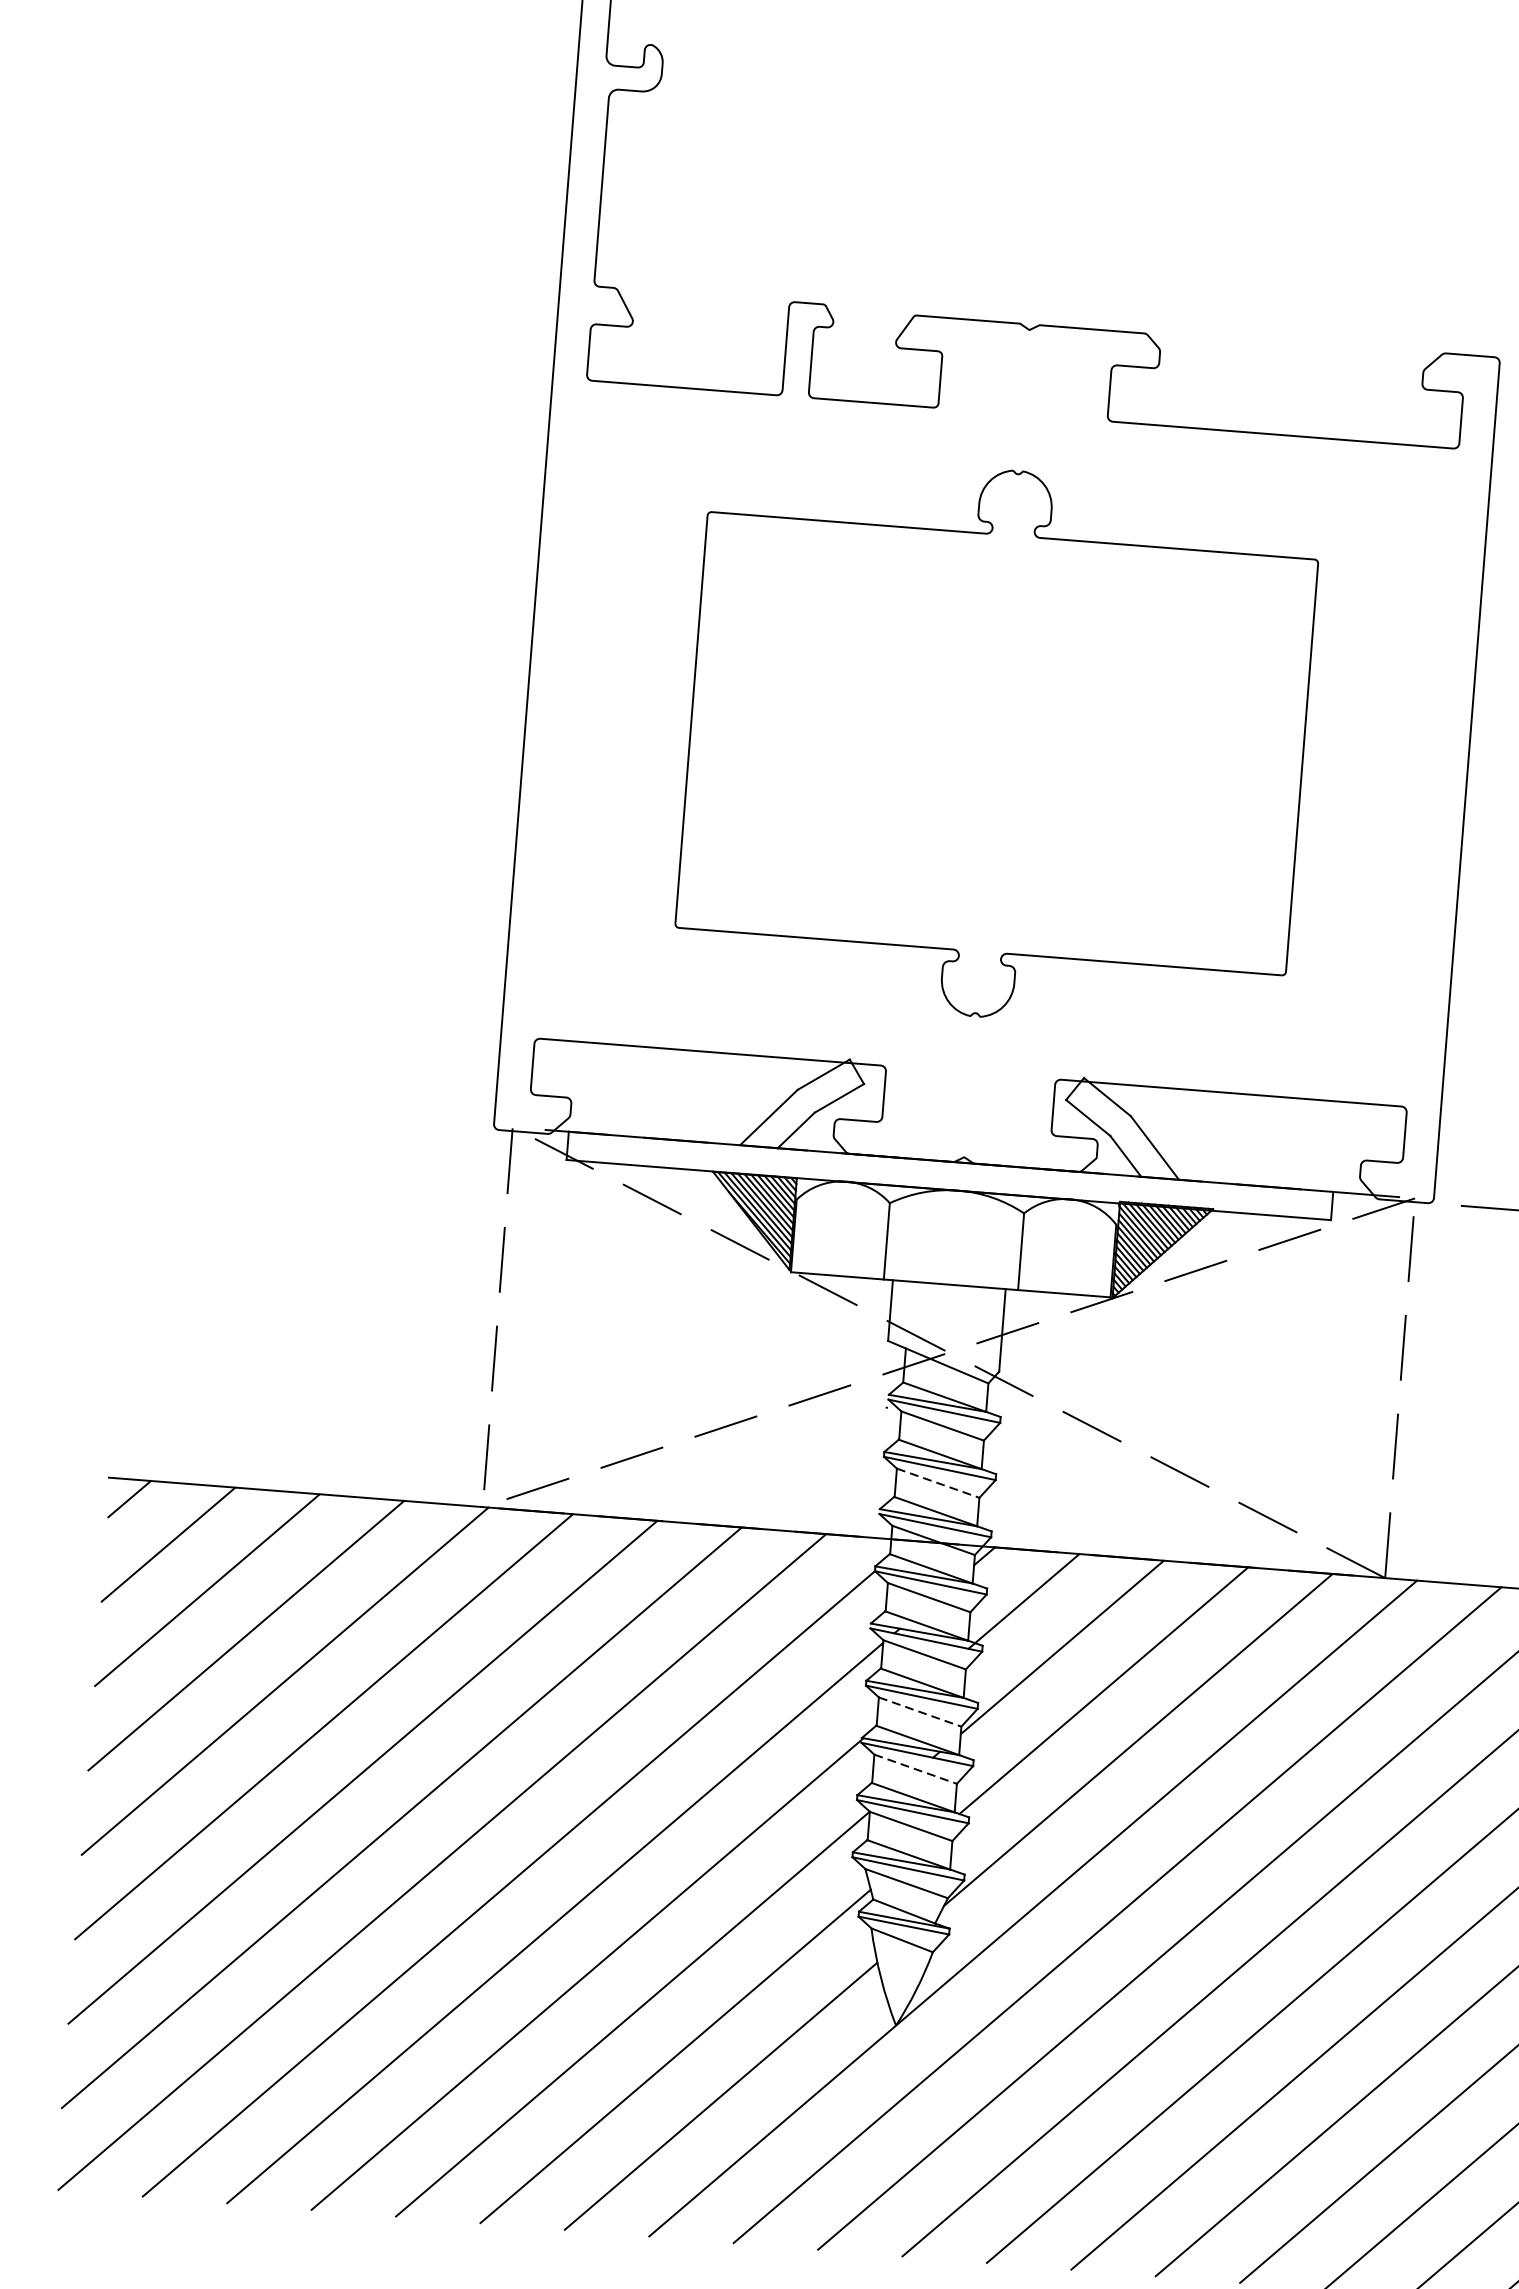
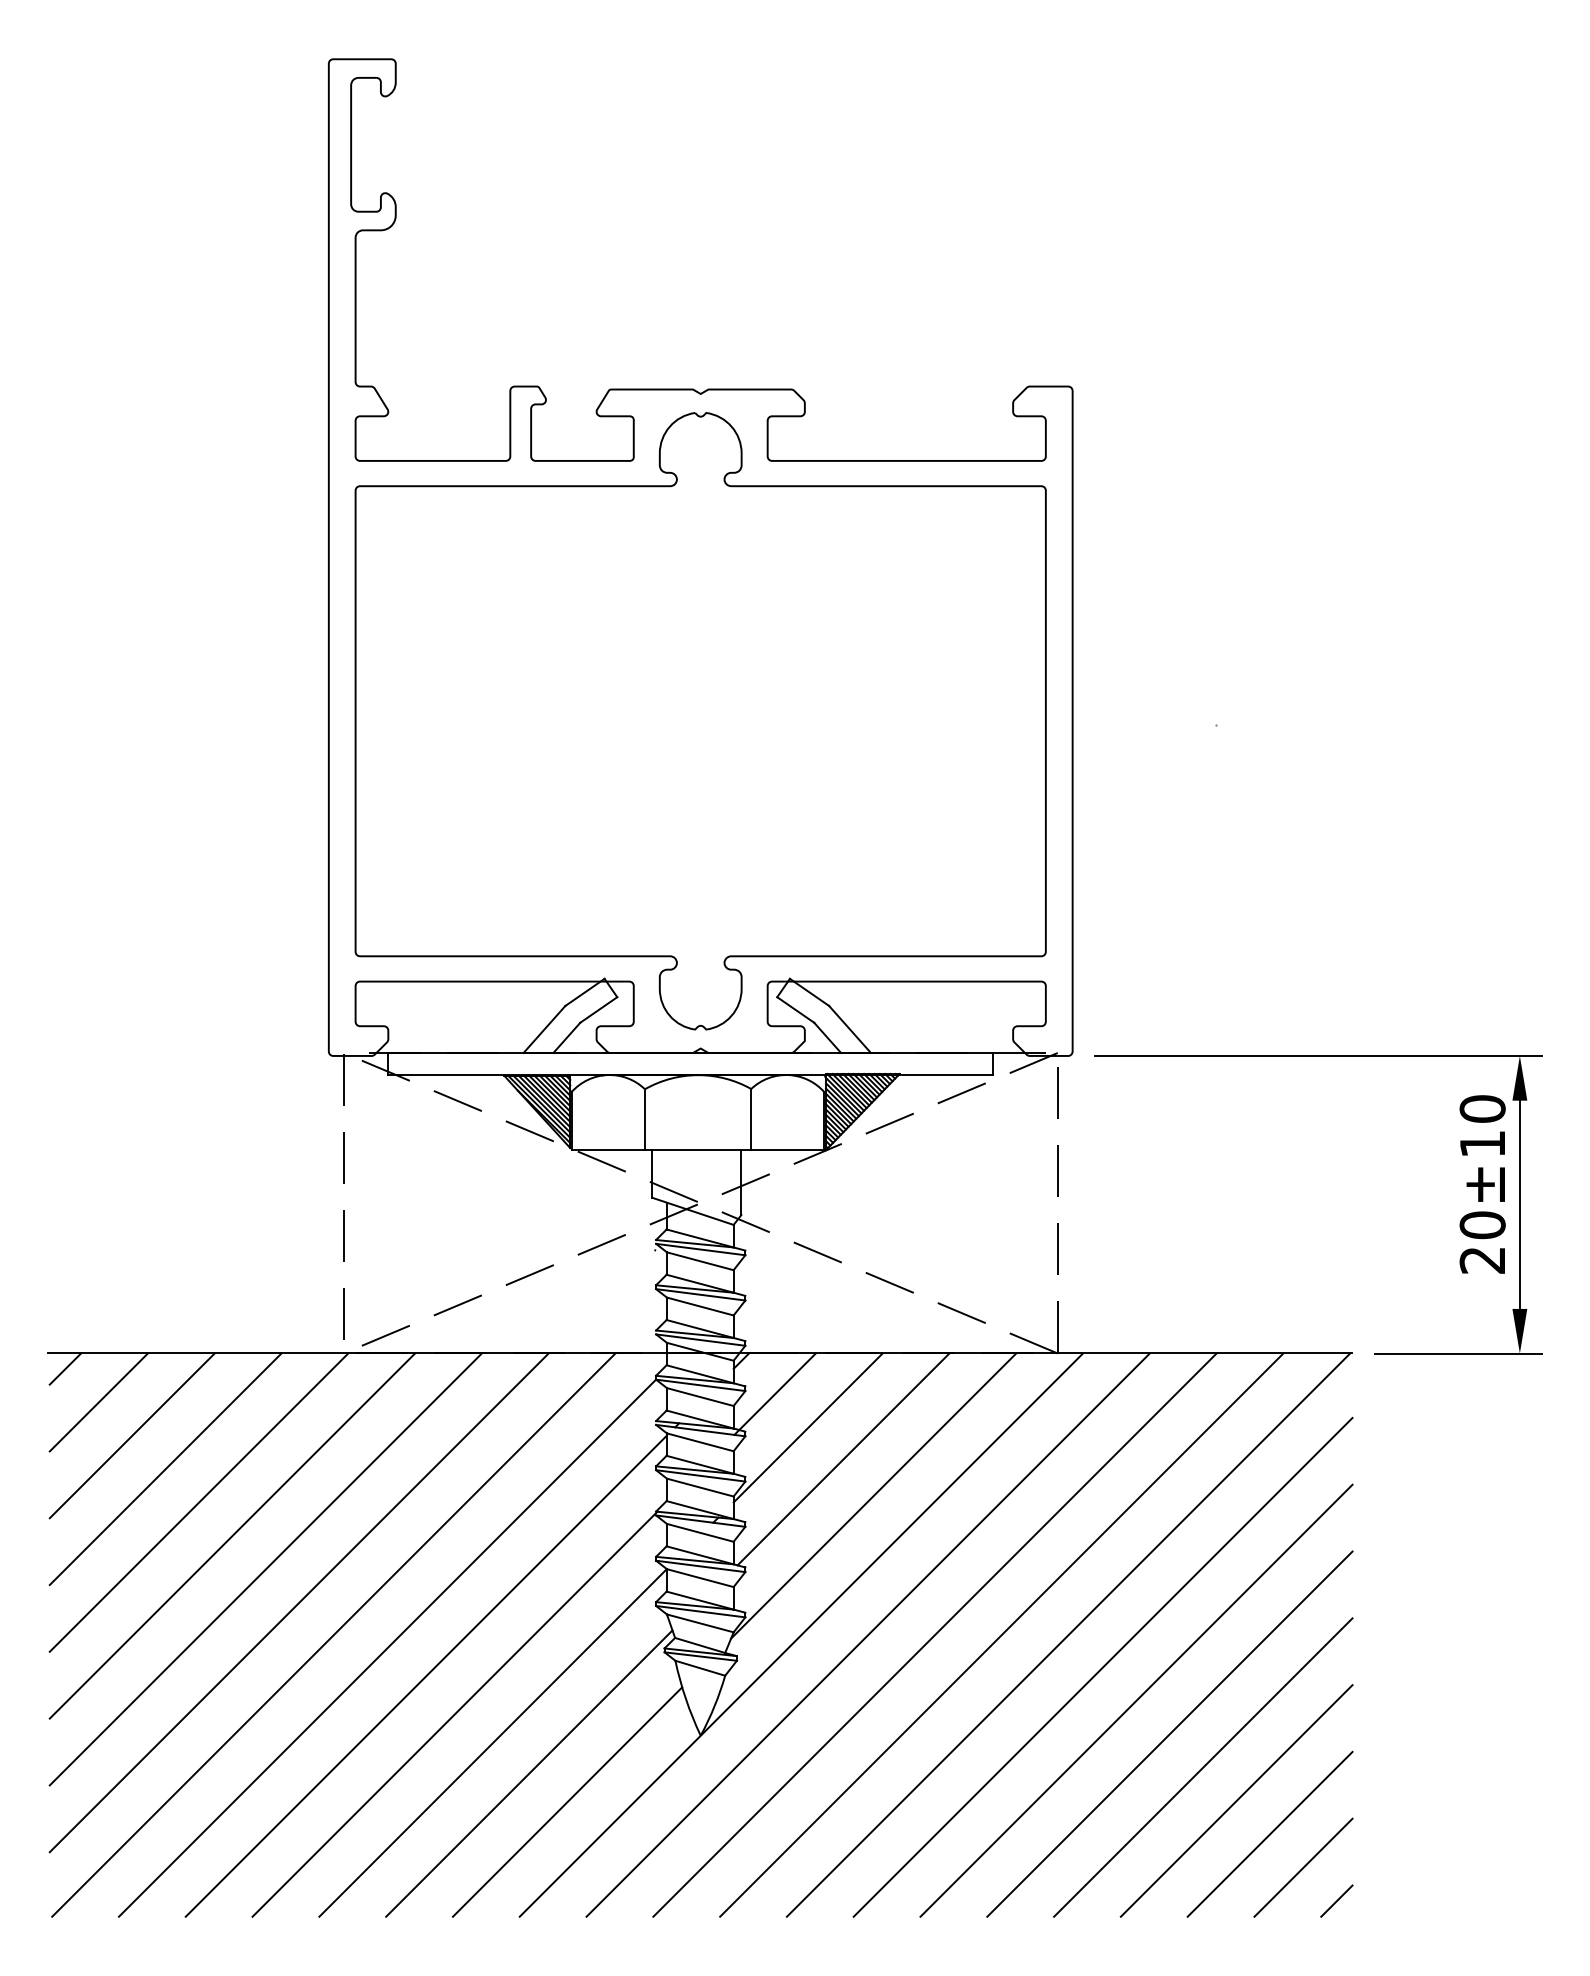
part: (996, 743) -> (700, 721), size x1.43
line: (938, 1483) -> (700, 1306), dashed -> solid
line: (920, 1711) -> (700, 1487), dashed -> solid
line: (915, 1768) -> (700, 1532), dashed -> solid

